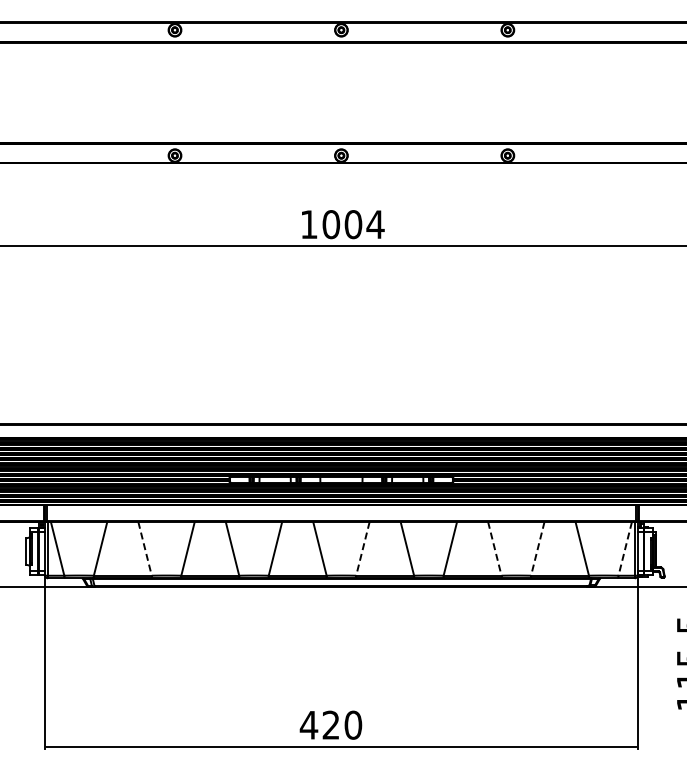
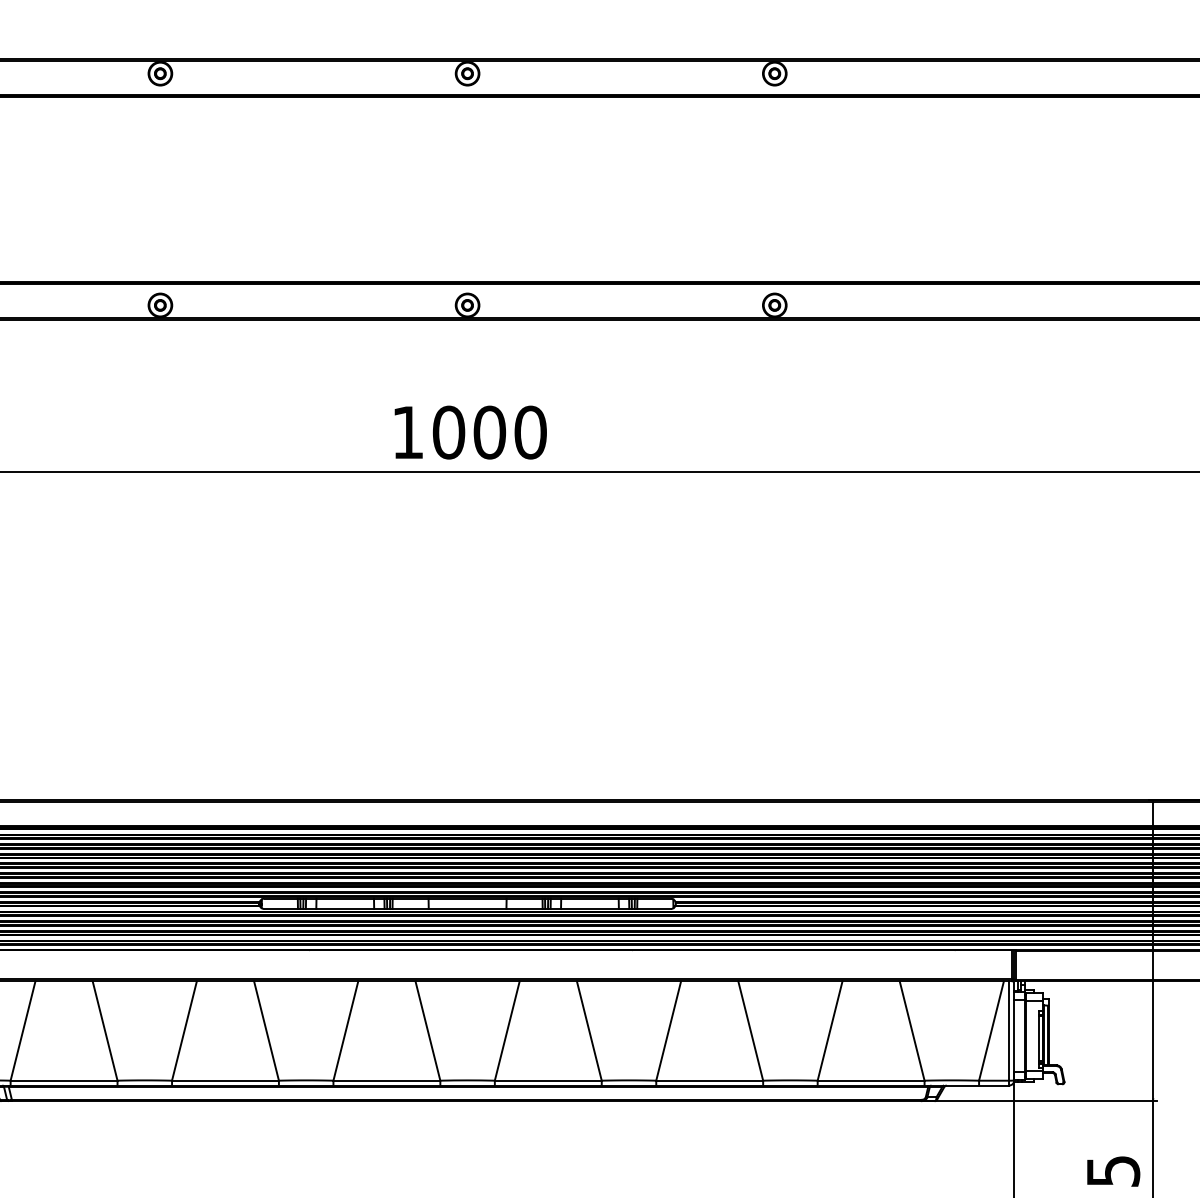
text: (375, 224) -> (530, 432), 1004 -> 1000
line: (145, 548) -> (105, 1030), dashed -> solid
line: (362, 548) -> (506, 1030), dashed -> solid
line: (494, 548) -> (750, 1030), dashed -> solid
line: (537, 548) -> (829, 1030), dashed -> solid
line: (625, 548) -> (991, 1030), dashed -> solid

